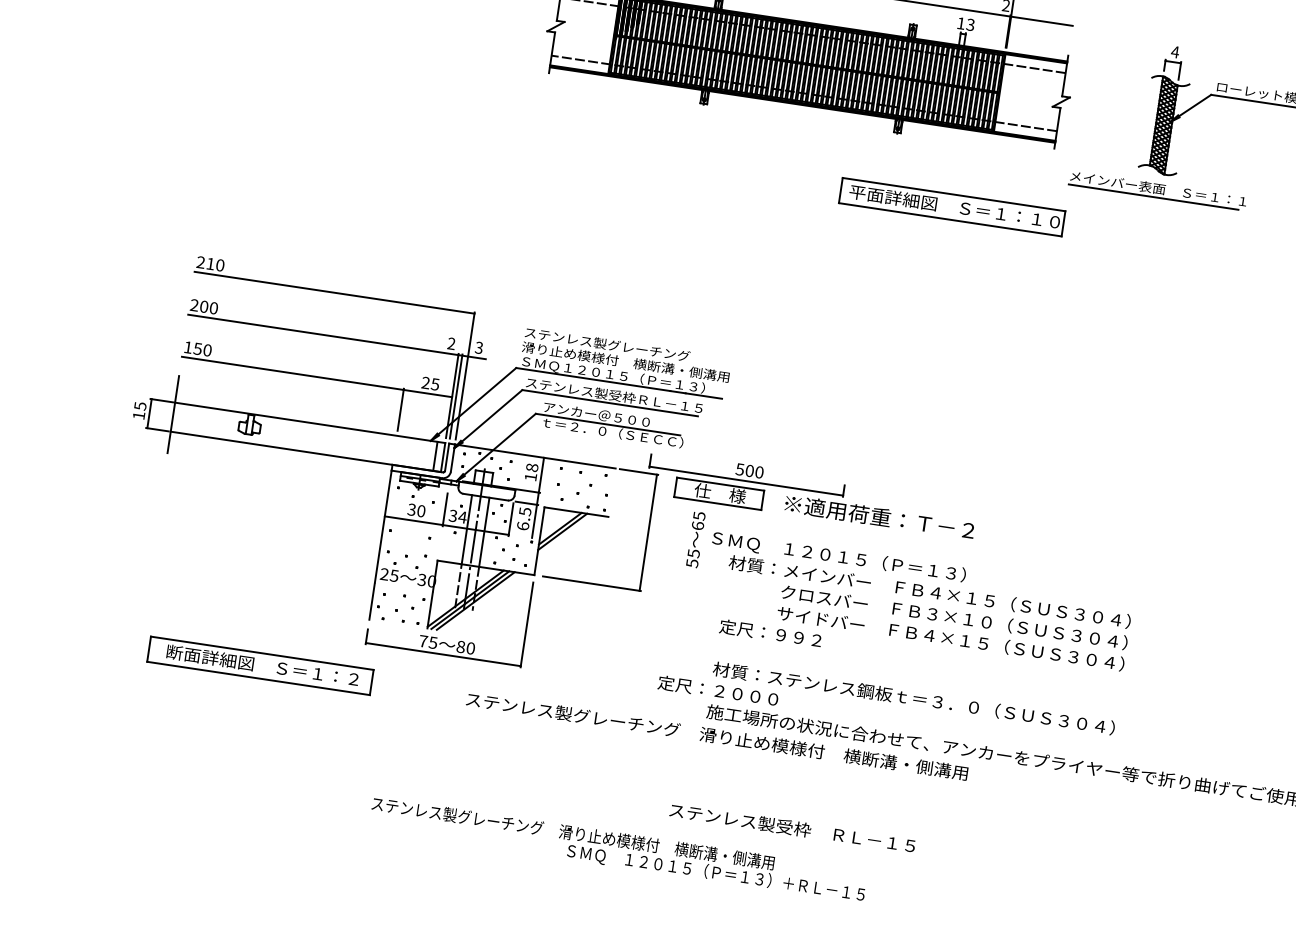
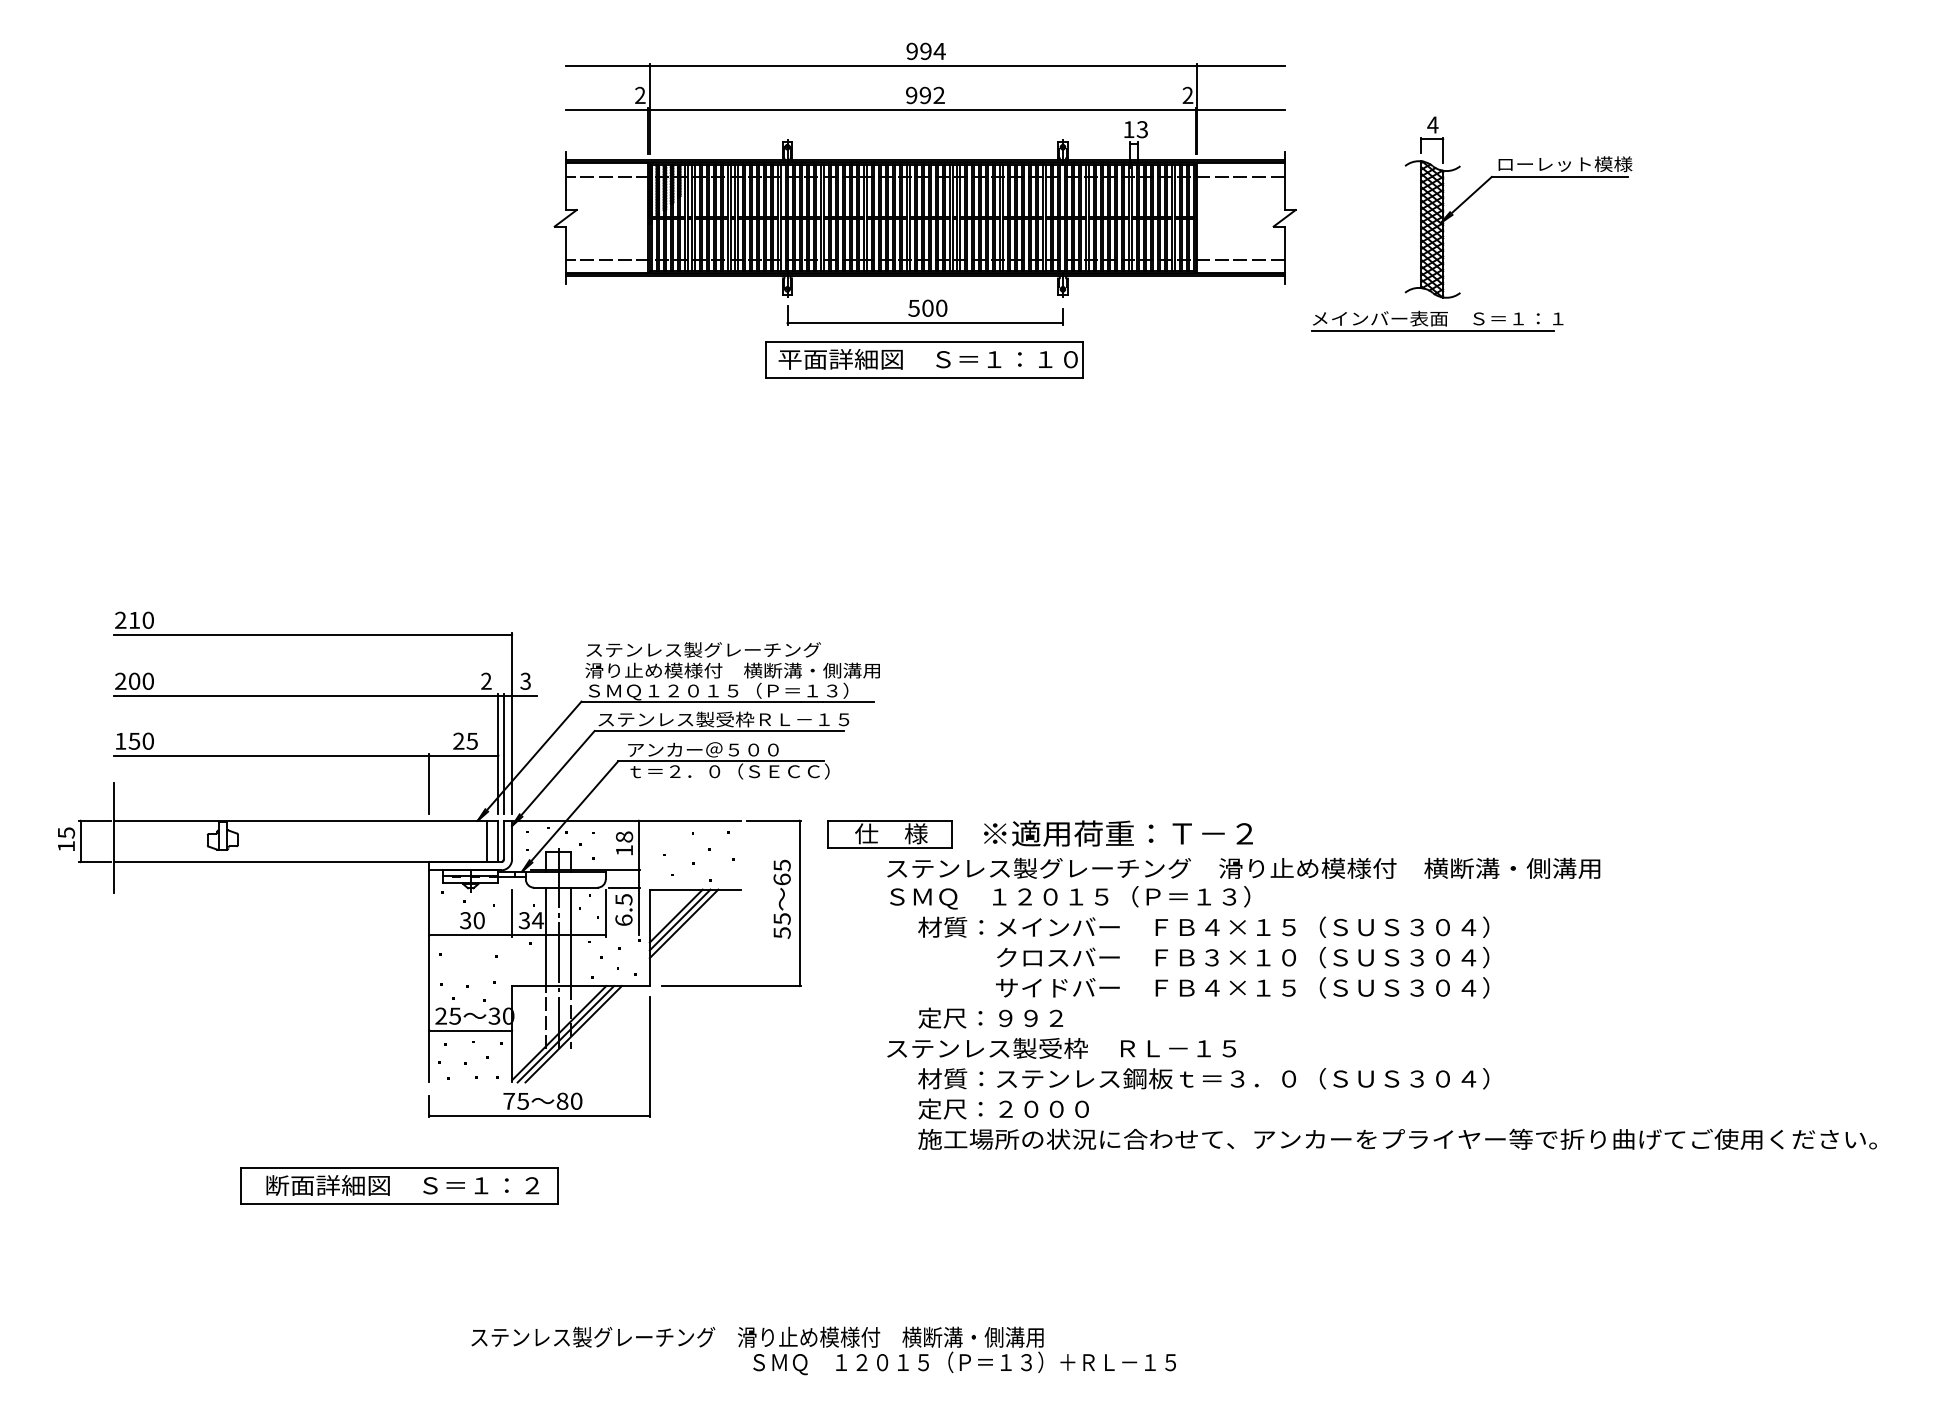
part: (952, 206) -> (924, 359), moved
part: (746, 473) -> (924, 312), moved
line: (564, 534) -> (683, 923), added
text: (695, 539) -> (781, 898), moved
line: (403, 587) -> (470, 1030), added
part: (260, 665) -> (399, 1185), moved
text: (718, 690) -> (1003, 1108), moved
text: (717, 735) -> (1243, 867), moved
text: (792, 828) -> (1061, 1048), moved

